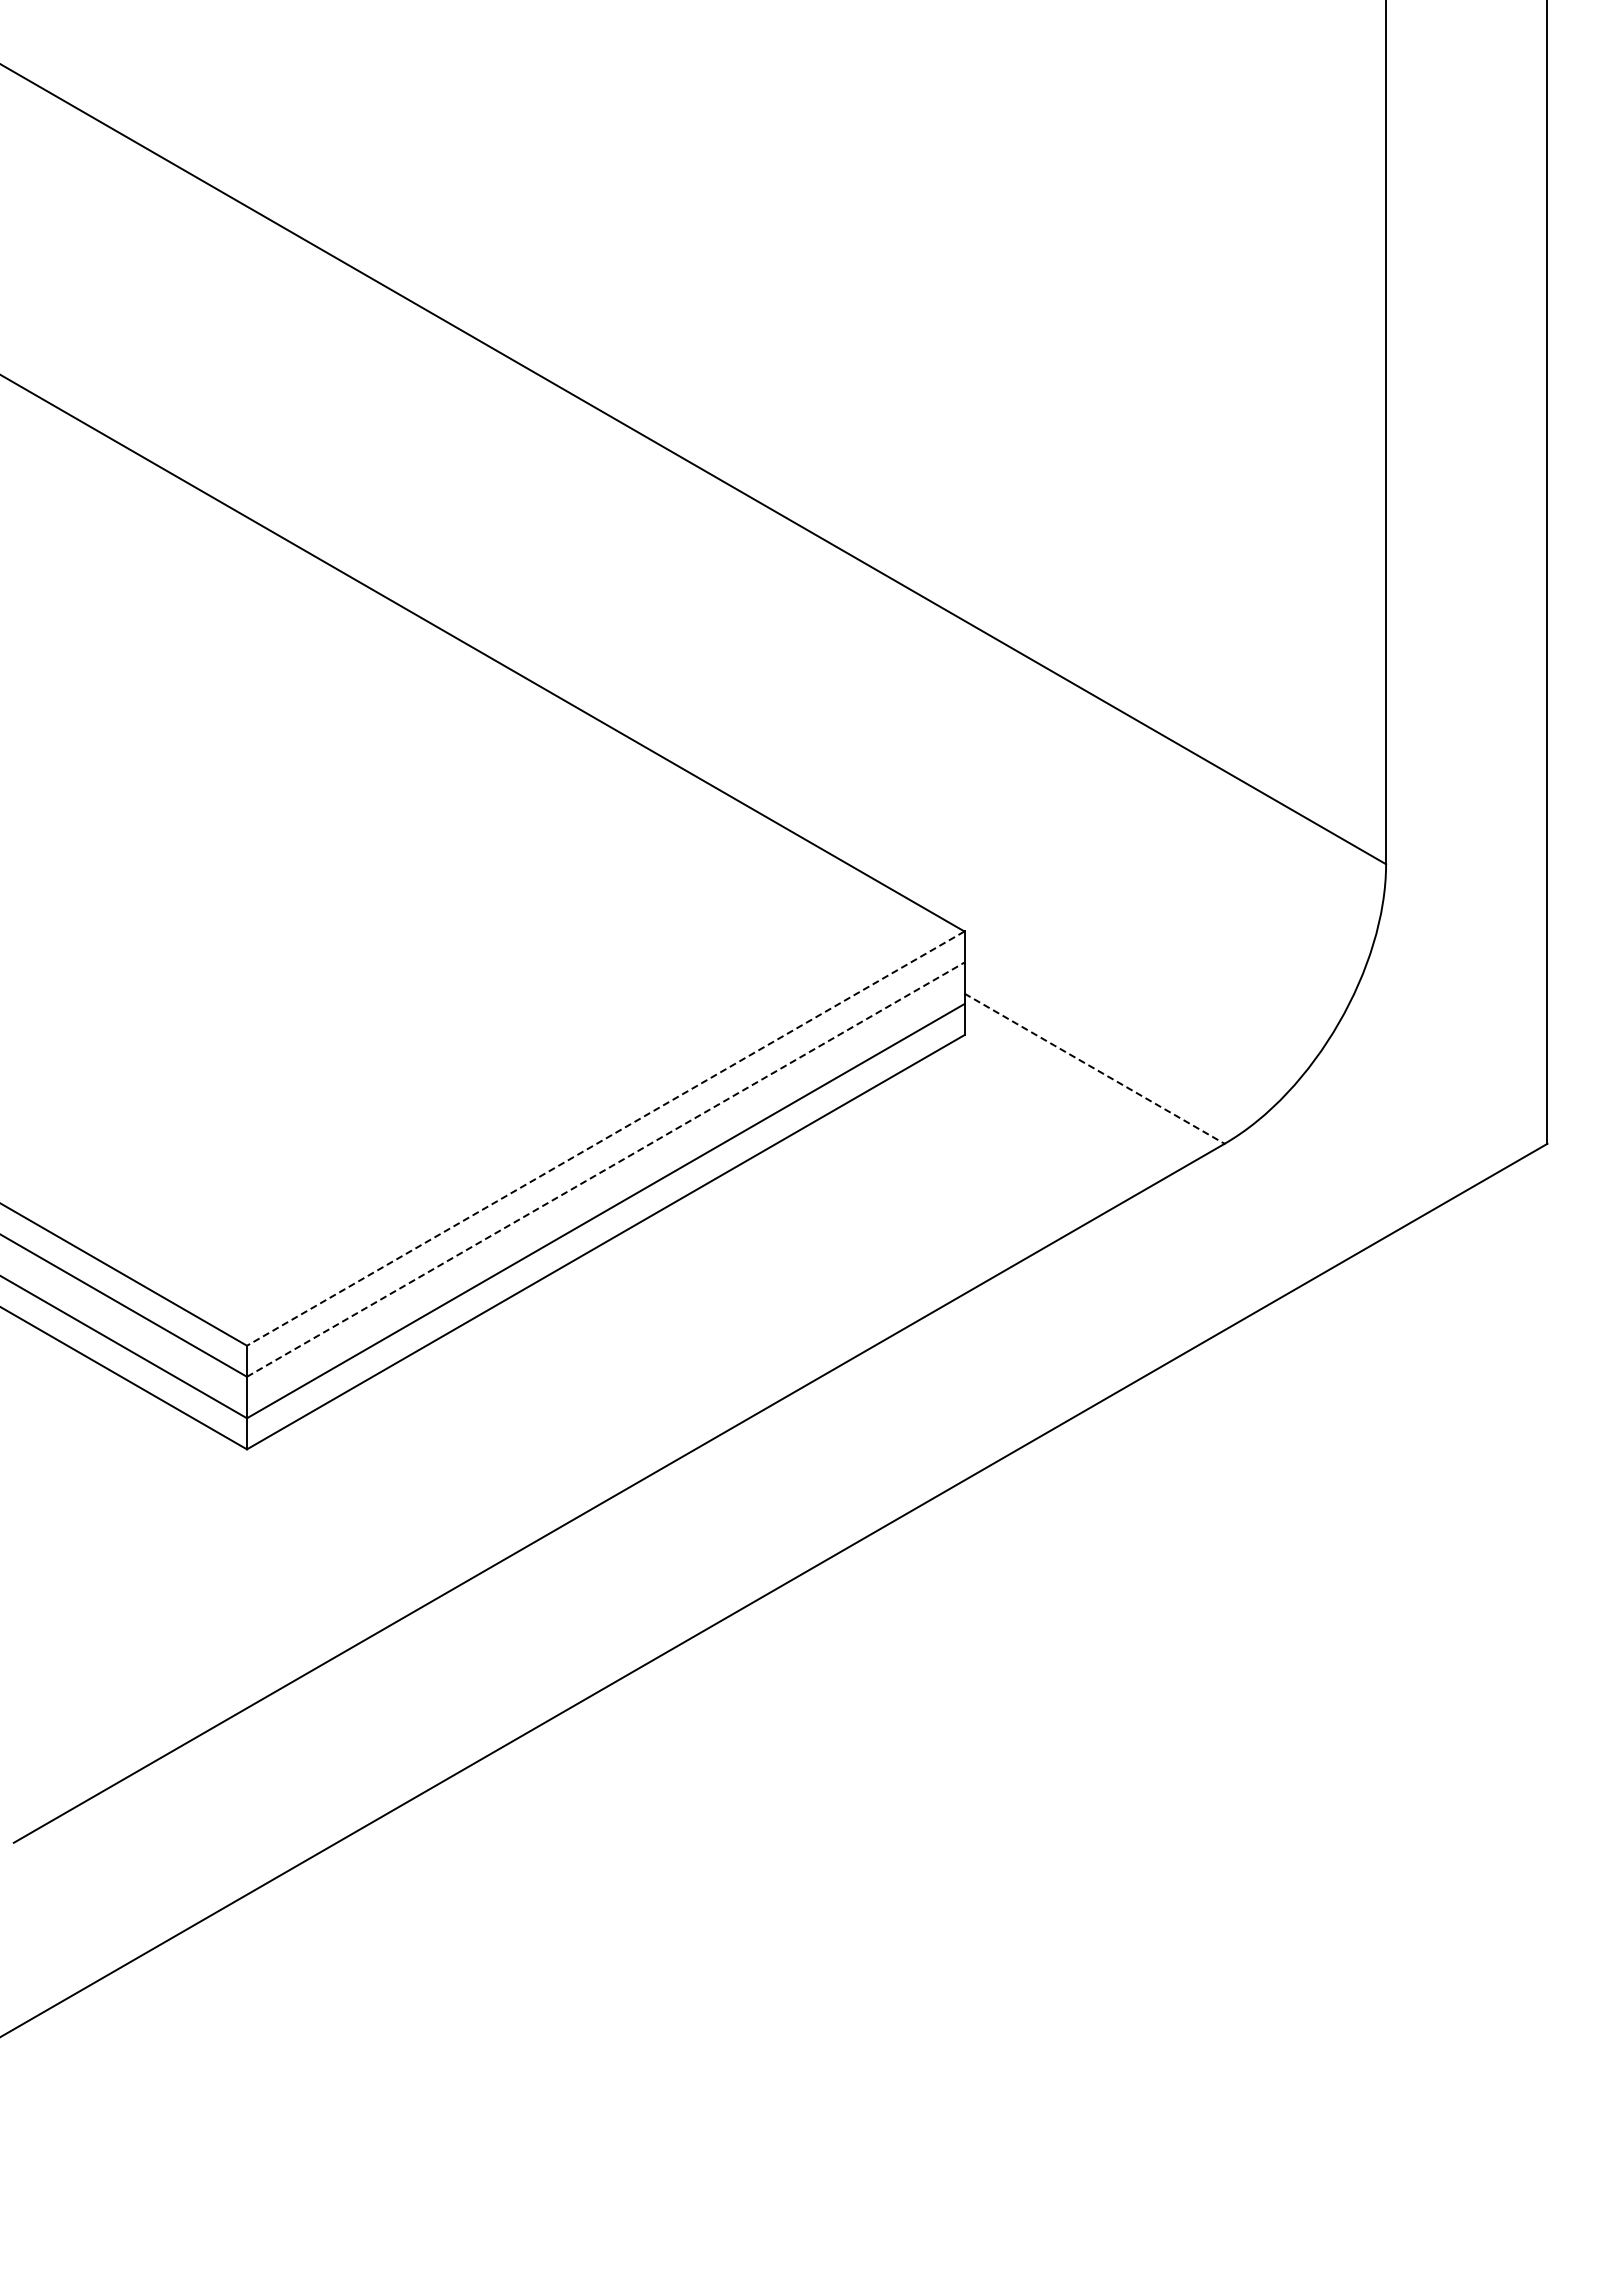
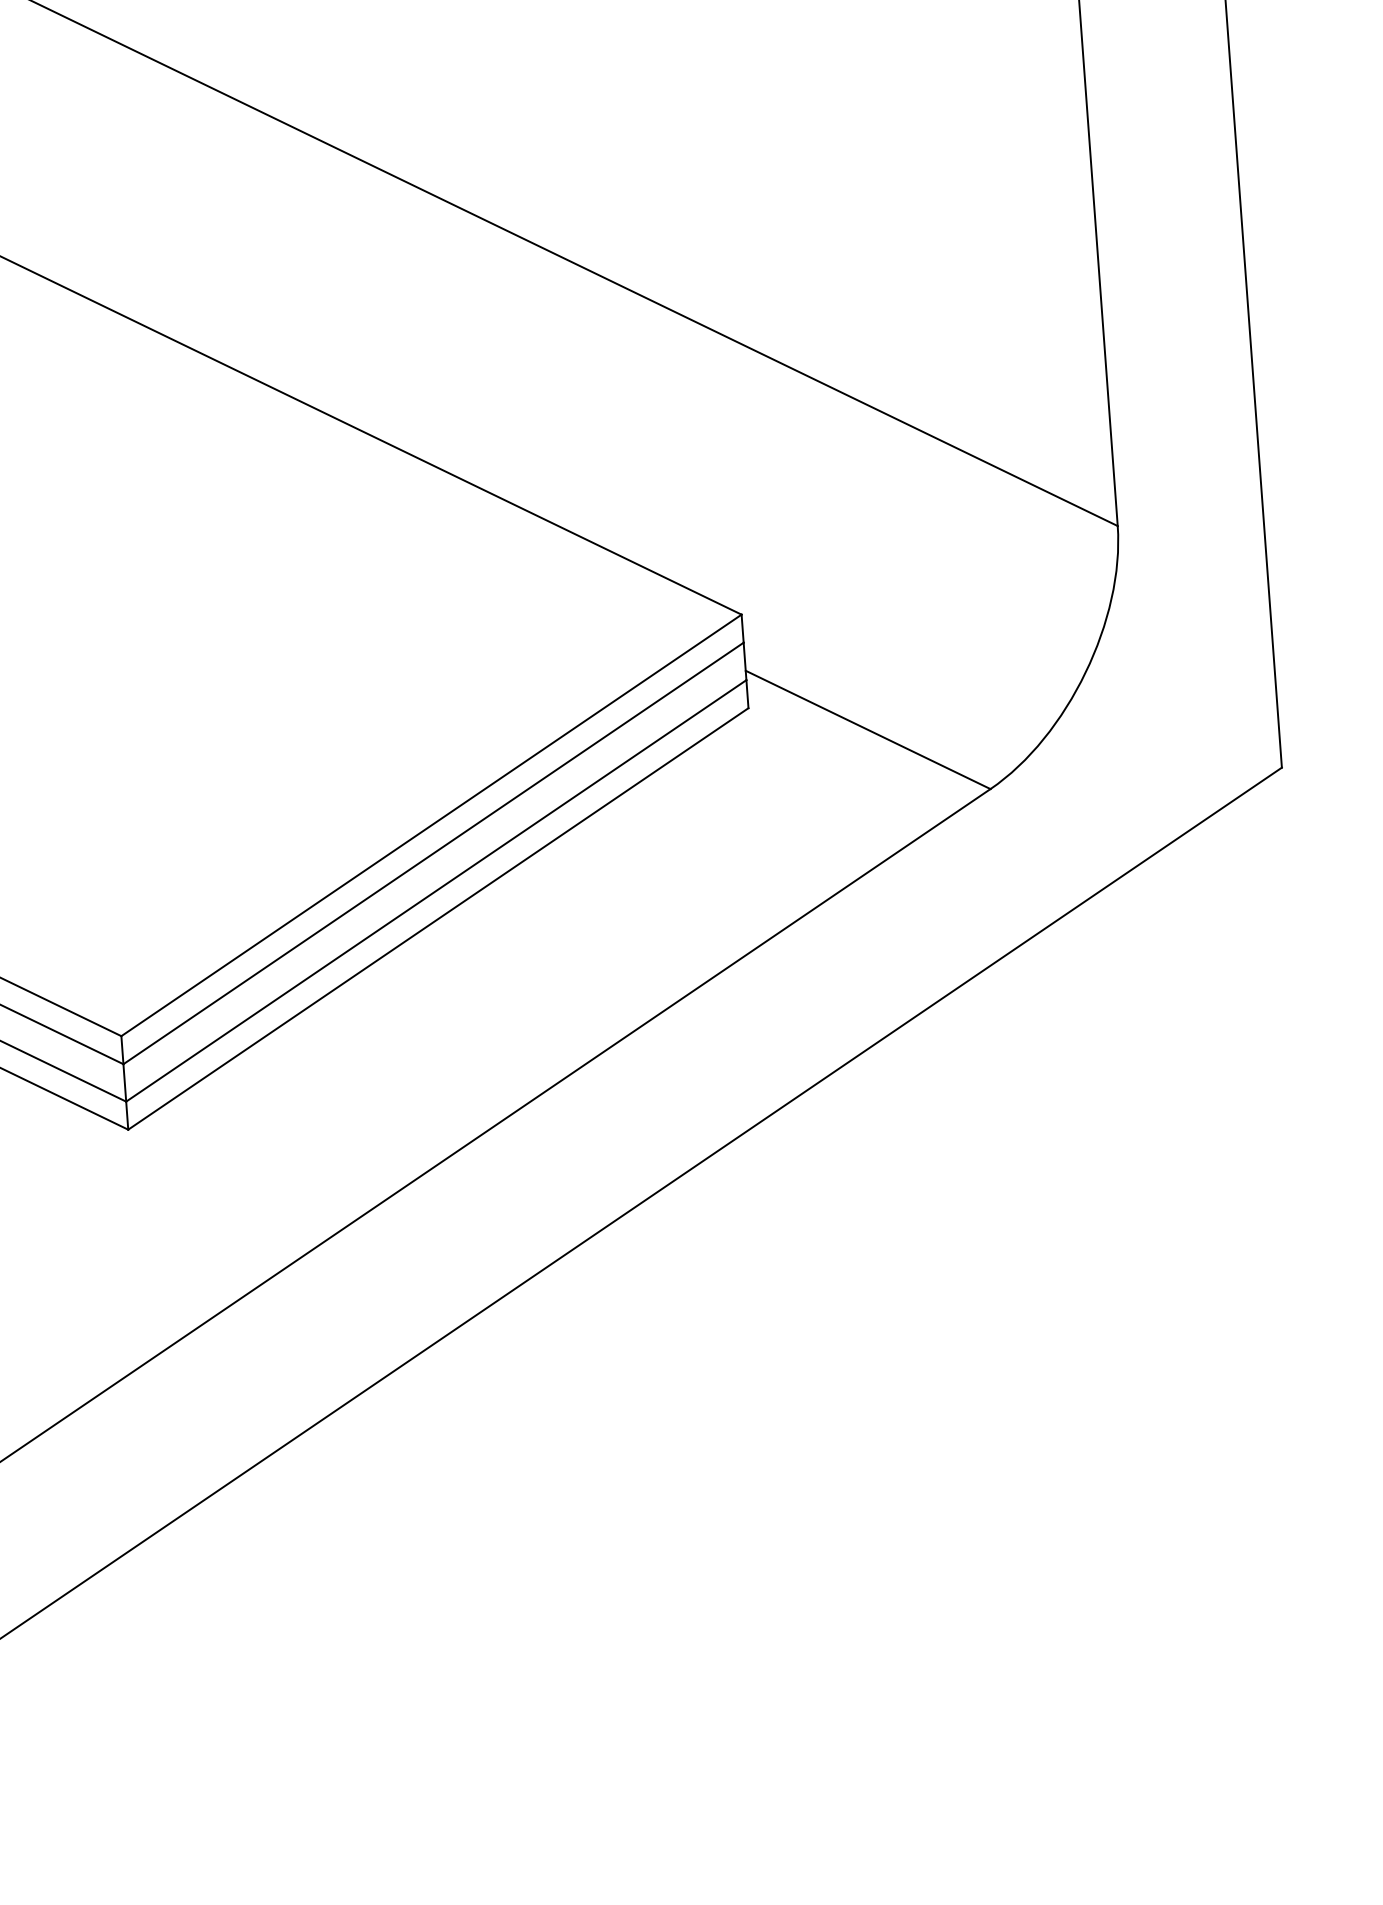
line: (1095, 1068) -> (868, 729), dashed -> solid
line: (605, 1138) -> (431, 825), dashed -> solid
line: (606, 1169) -> (434, 853), dashed -> solid

